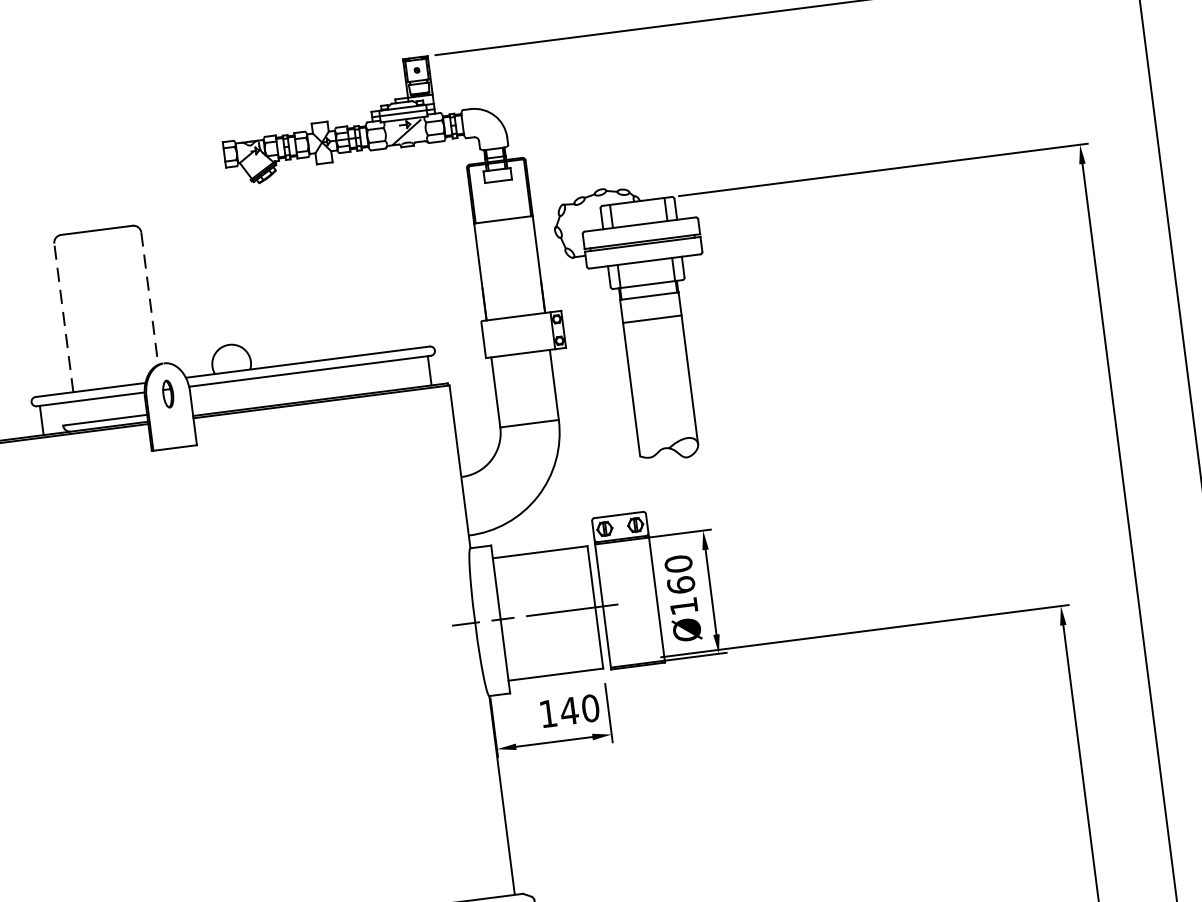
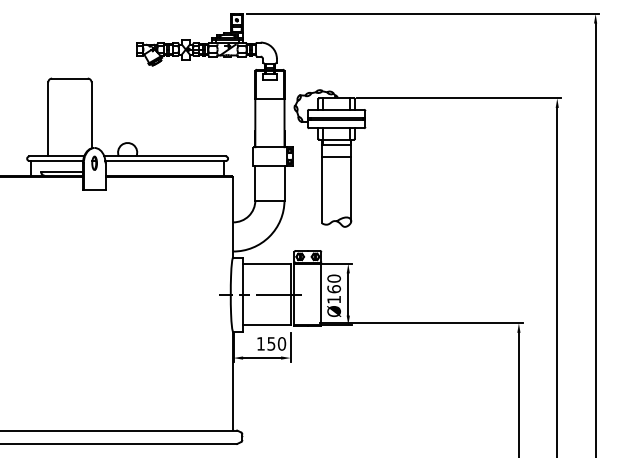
line: (149, 298) -> (91, 115), dashed -> solid
line: (64, 316) -> (48, 118), dashed -> solid
text: (569, 710) -> (271, 343), 140 -> 150

